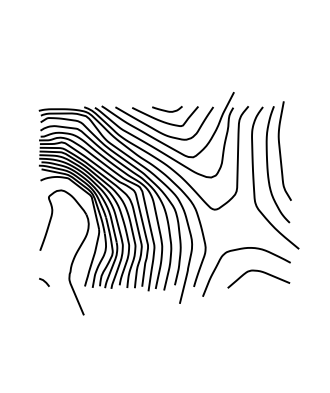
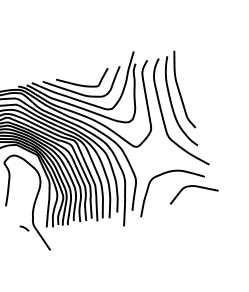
curve: (167, 110) -> (84, 76), removed
curve: (259, 272) -> (192, 187), moved
line: (44, 281) -> (24, 227), moved

